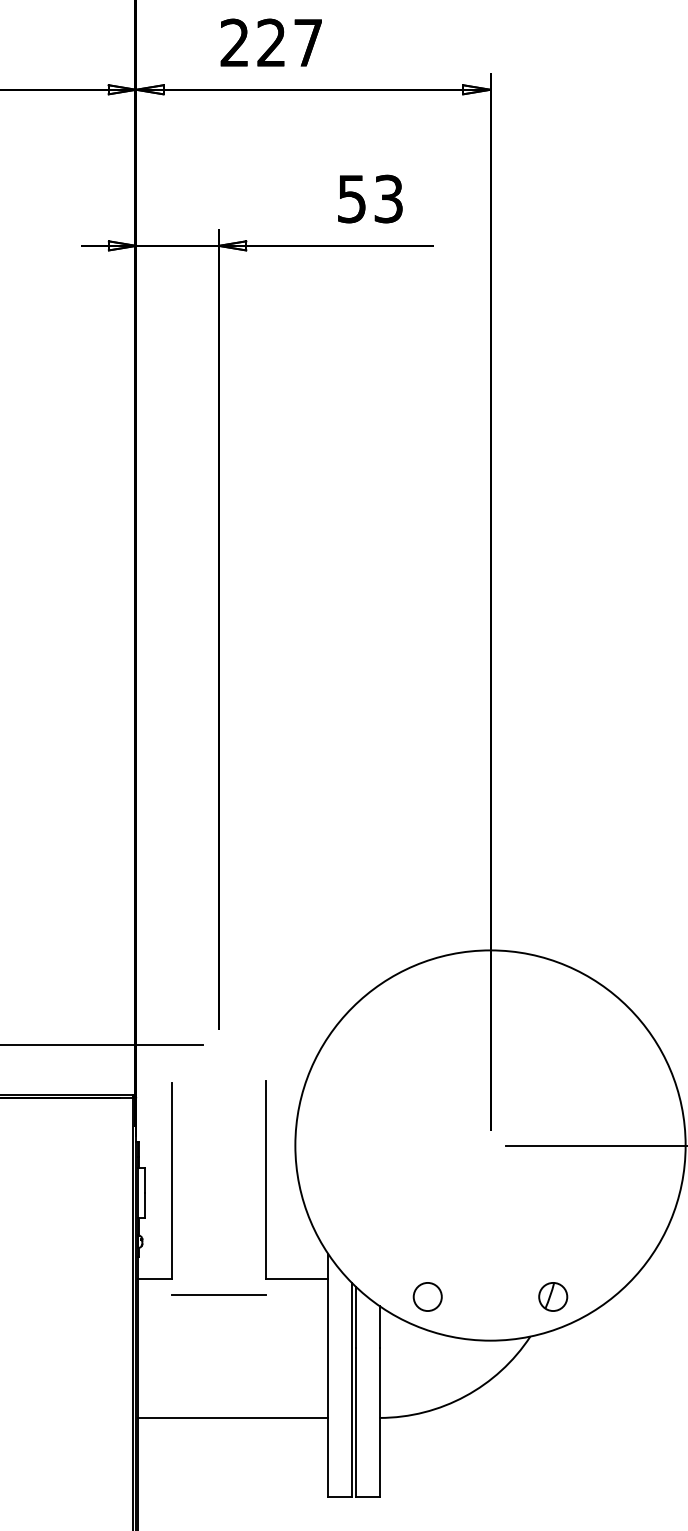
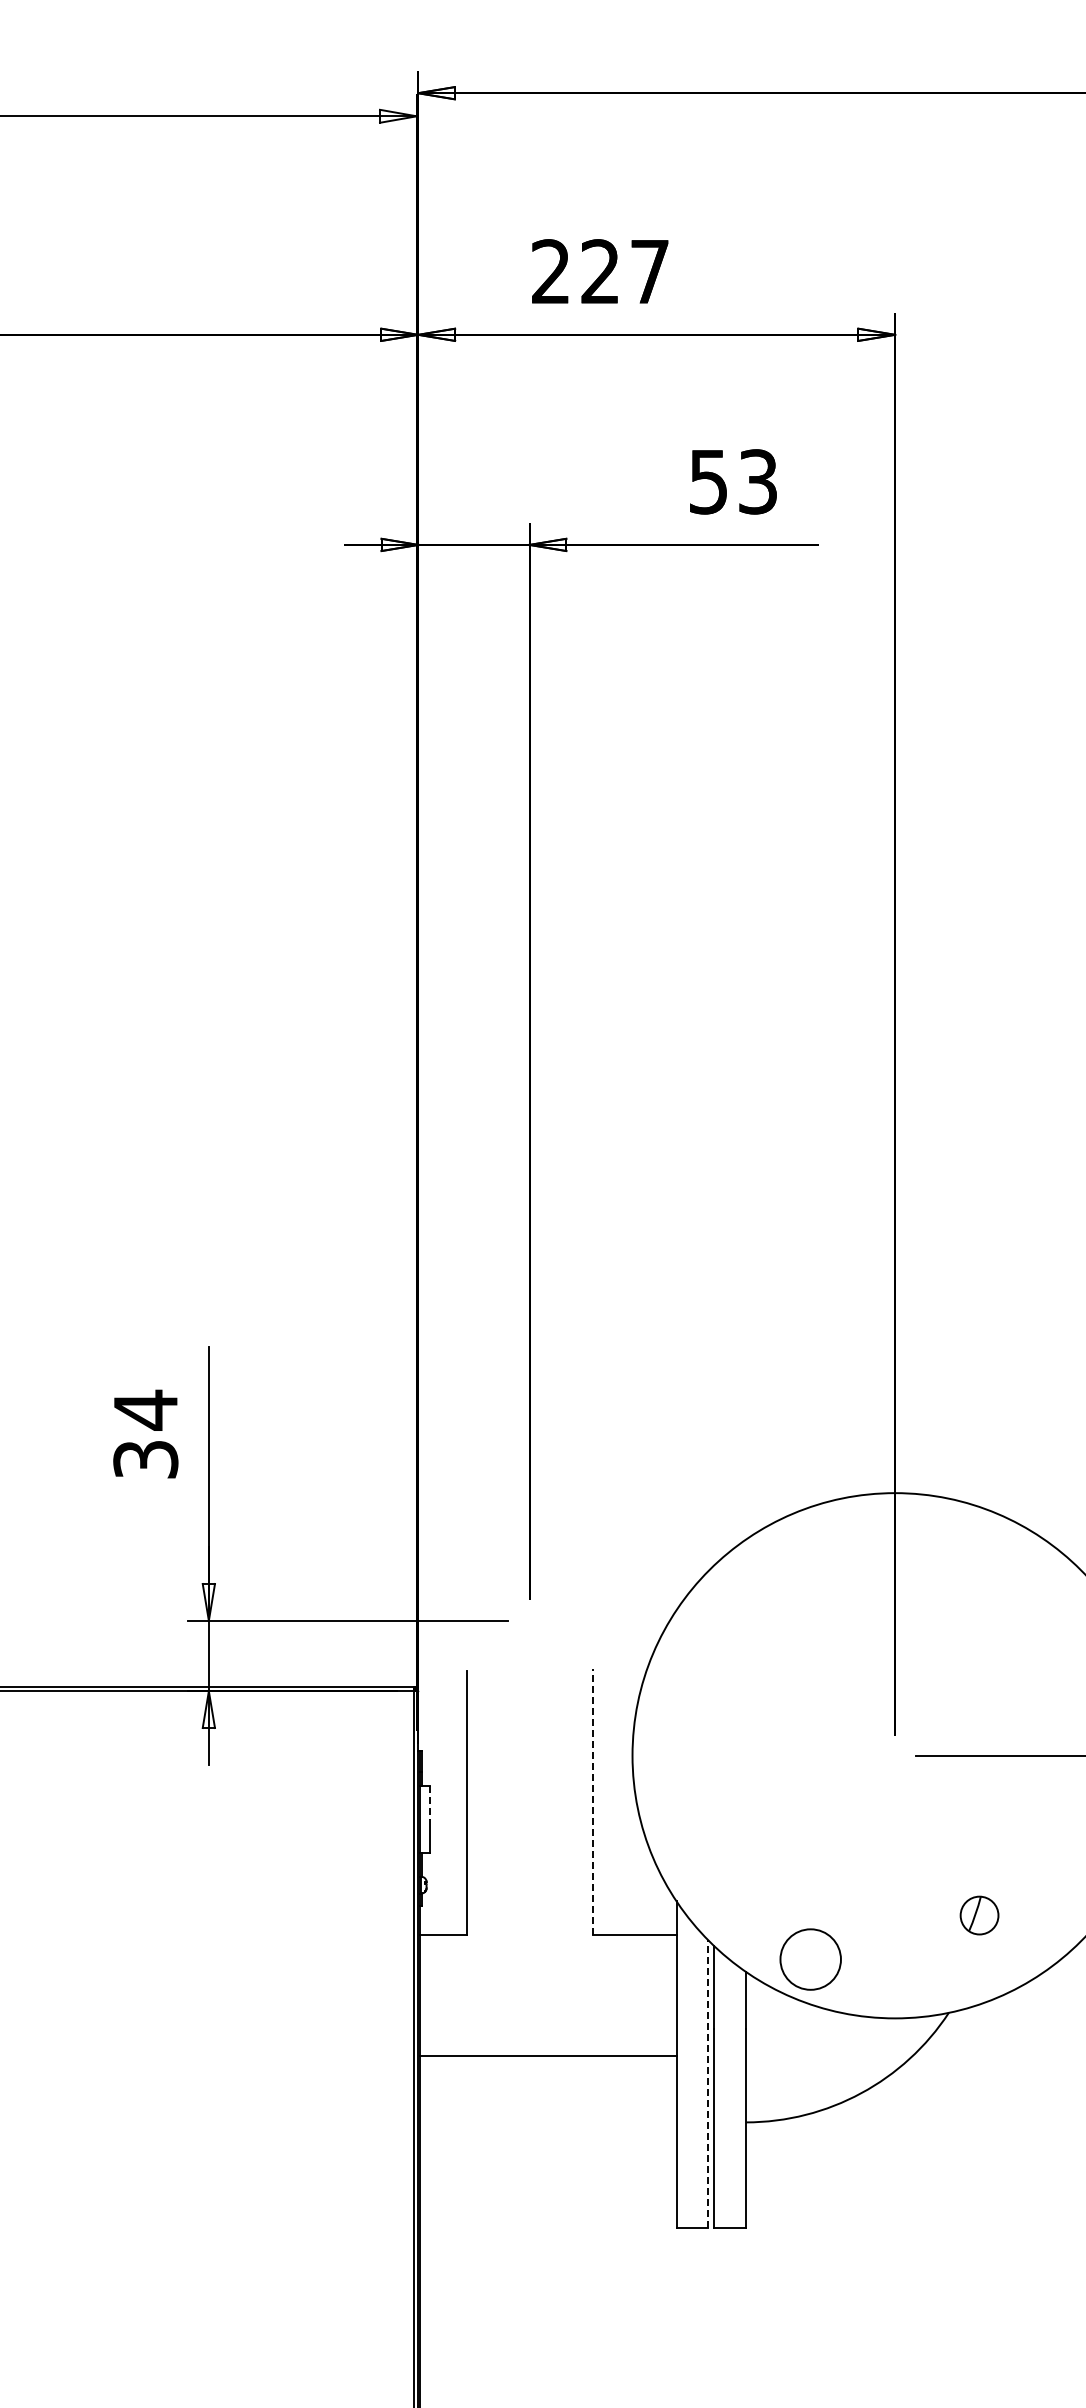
line: (265, 1179) -> (592, 1801), solid -> dashed
line: (145, 1181) -> (430, 1803), solid -> dashed
line: (218, 1293) -> (529, 1955), removed
circle: (427, 1296) -> (810, 1959), size x1.6
part: (553, 1296) -> (979, 1915), moved
line: (351, 1389) -> (708, 2083), solid -> dashed
line: (232, 1418) -> (548, 2056), moved

